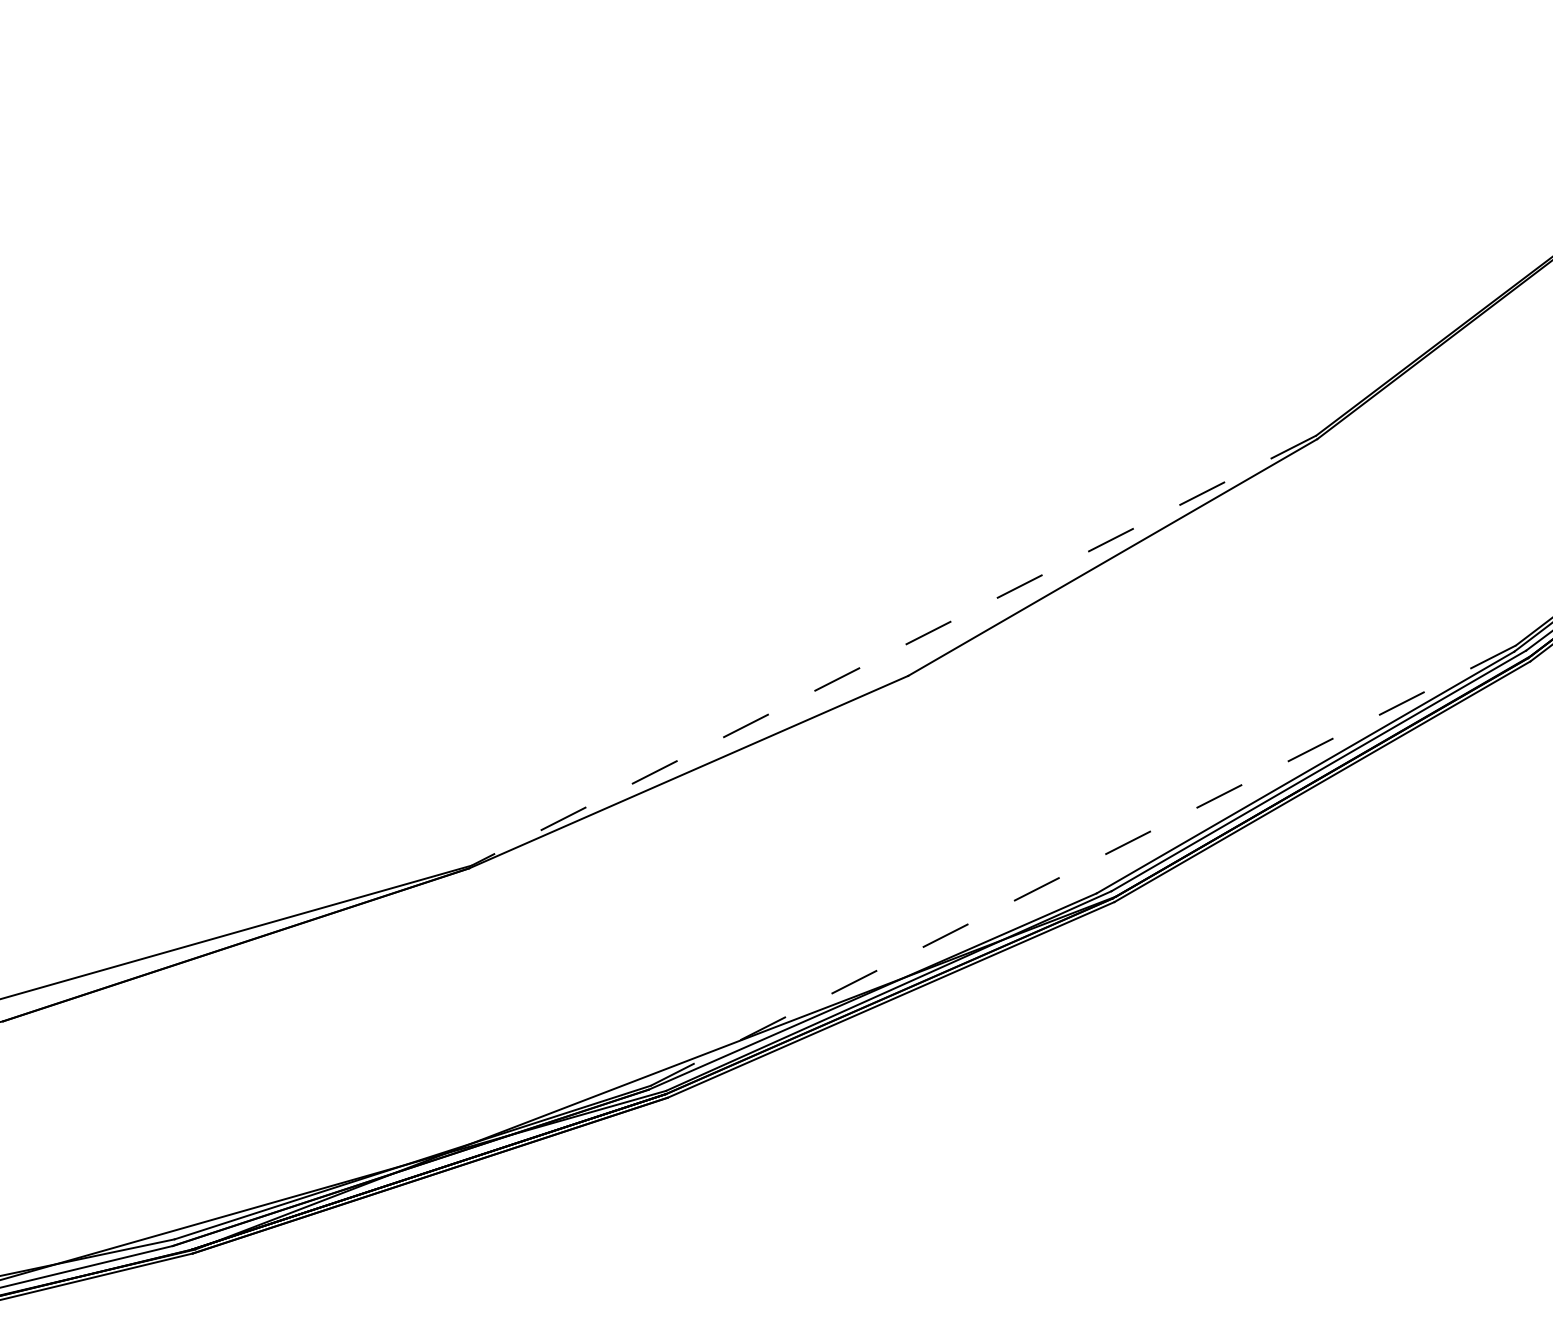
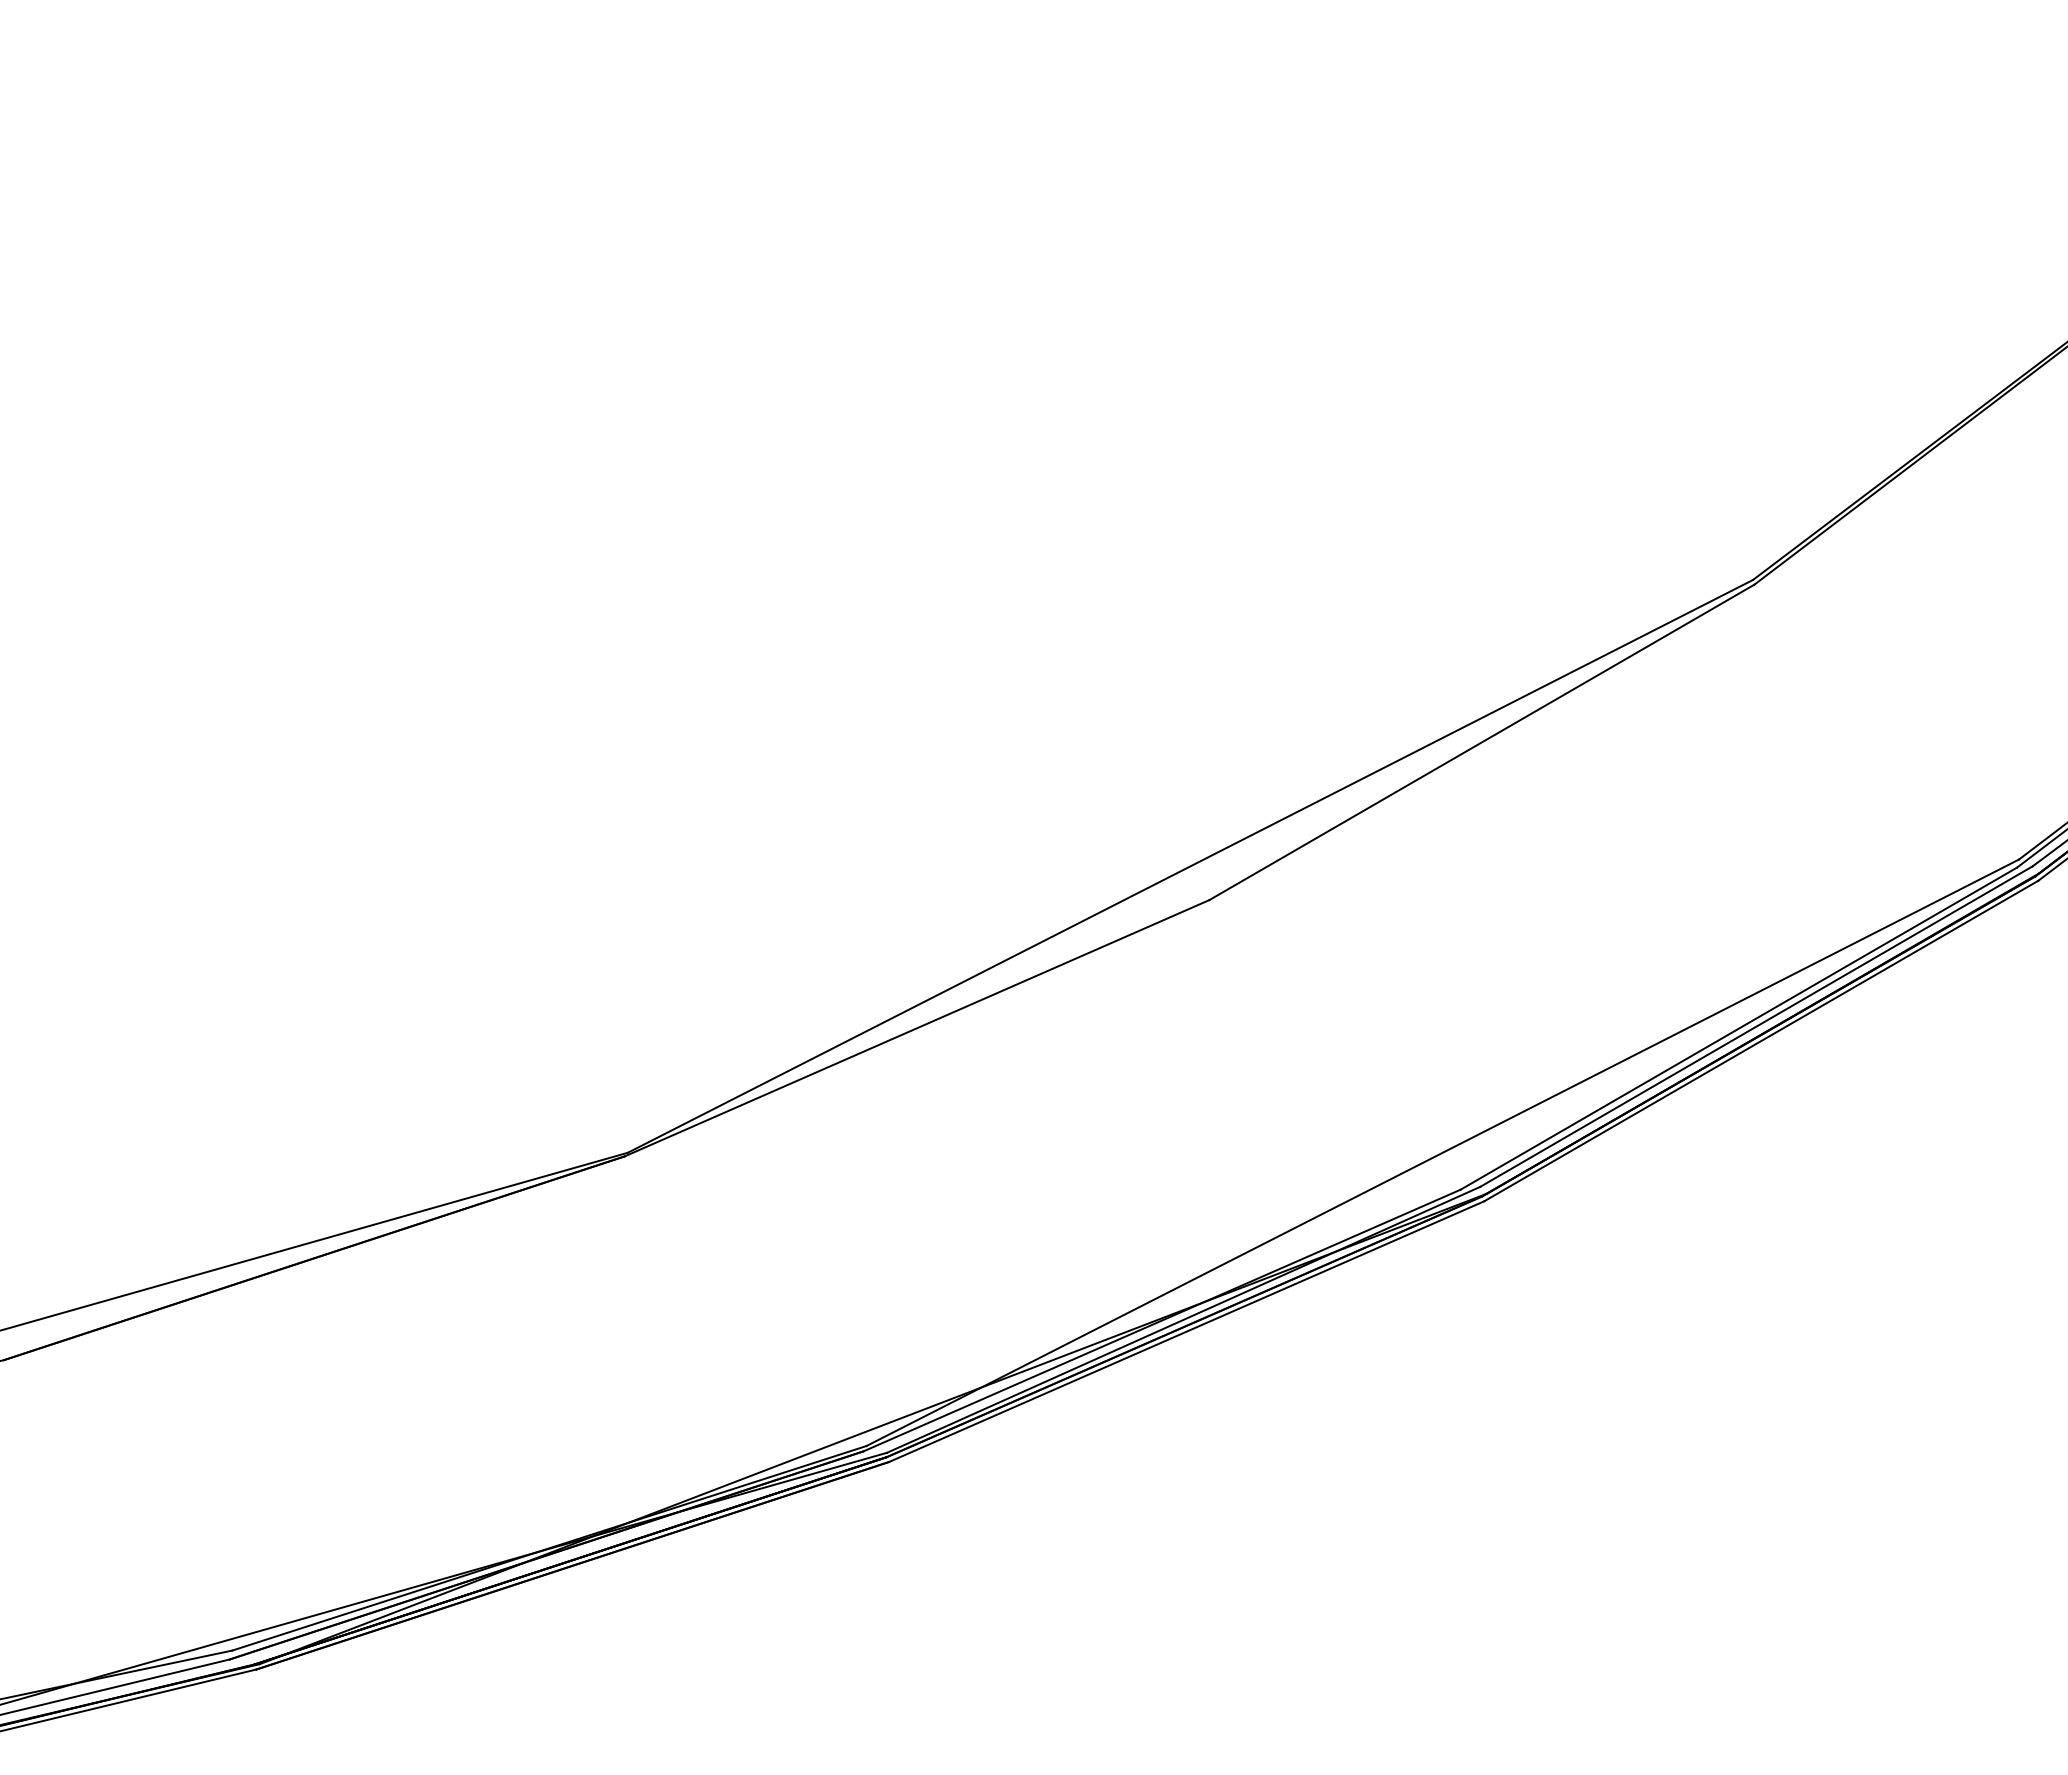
line: (893, 650) -> (1190, 866), dashed -> solid
line: (1083, 865) -> (1442, 1152), dashed -> solid

